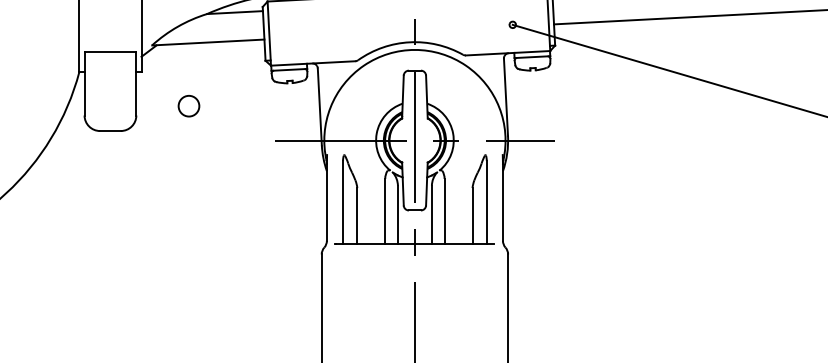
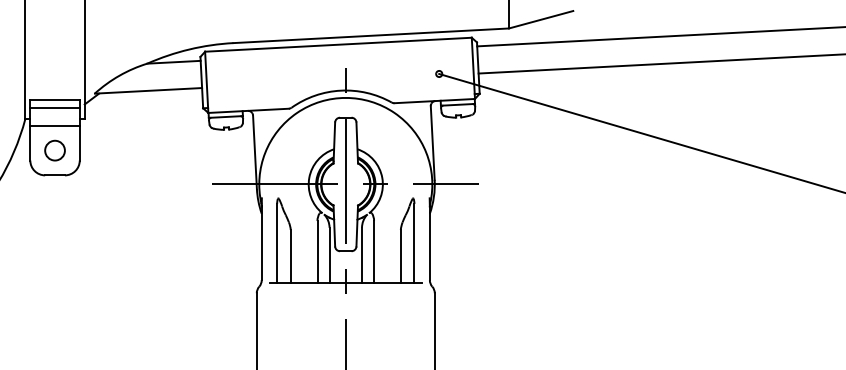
line: (109, 60) -> (54, 108), added
line: (109, 78) -> (54, 125), added
circle: (188, 106) -> (54, 150), moved

